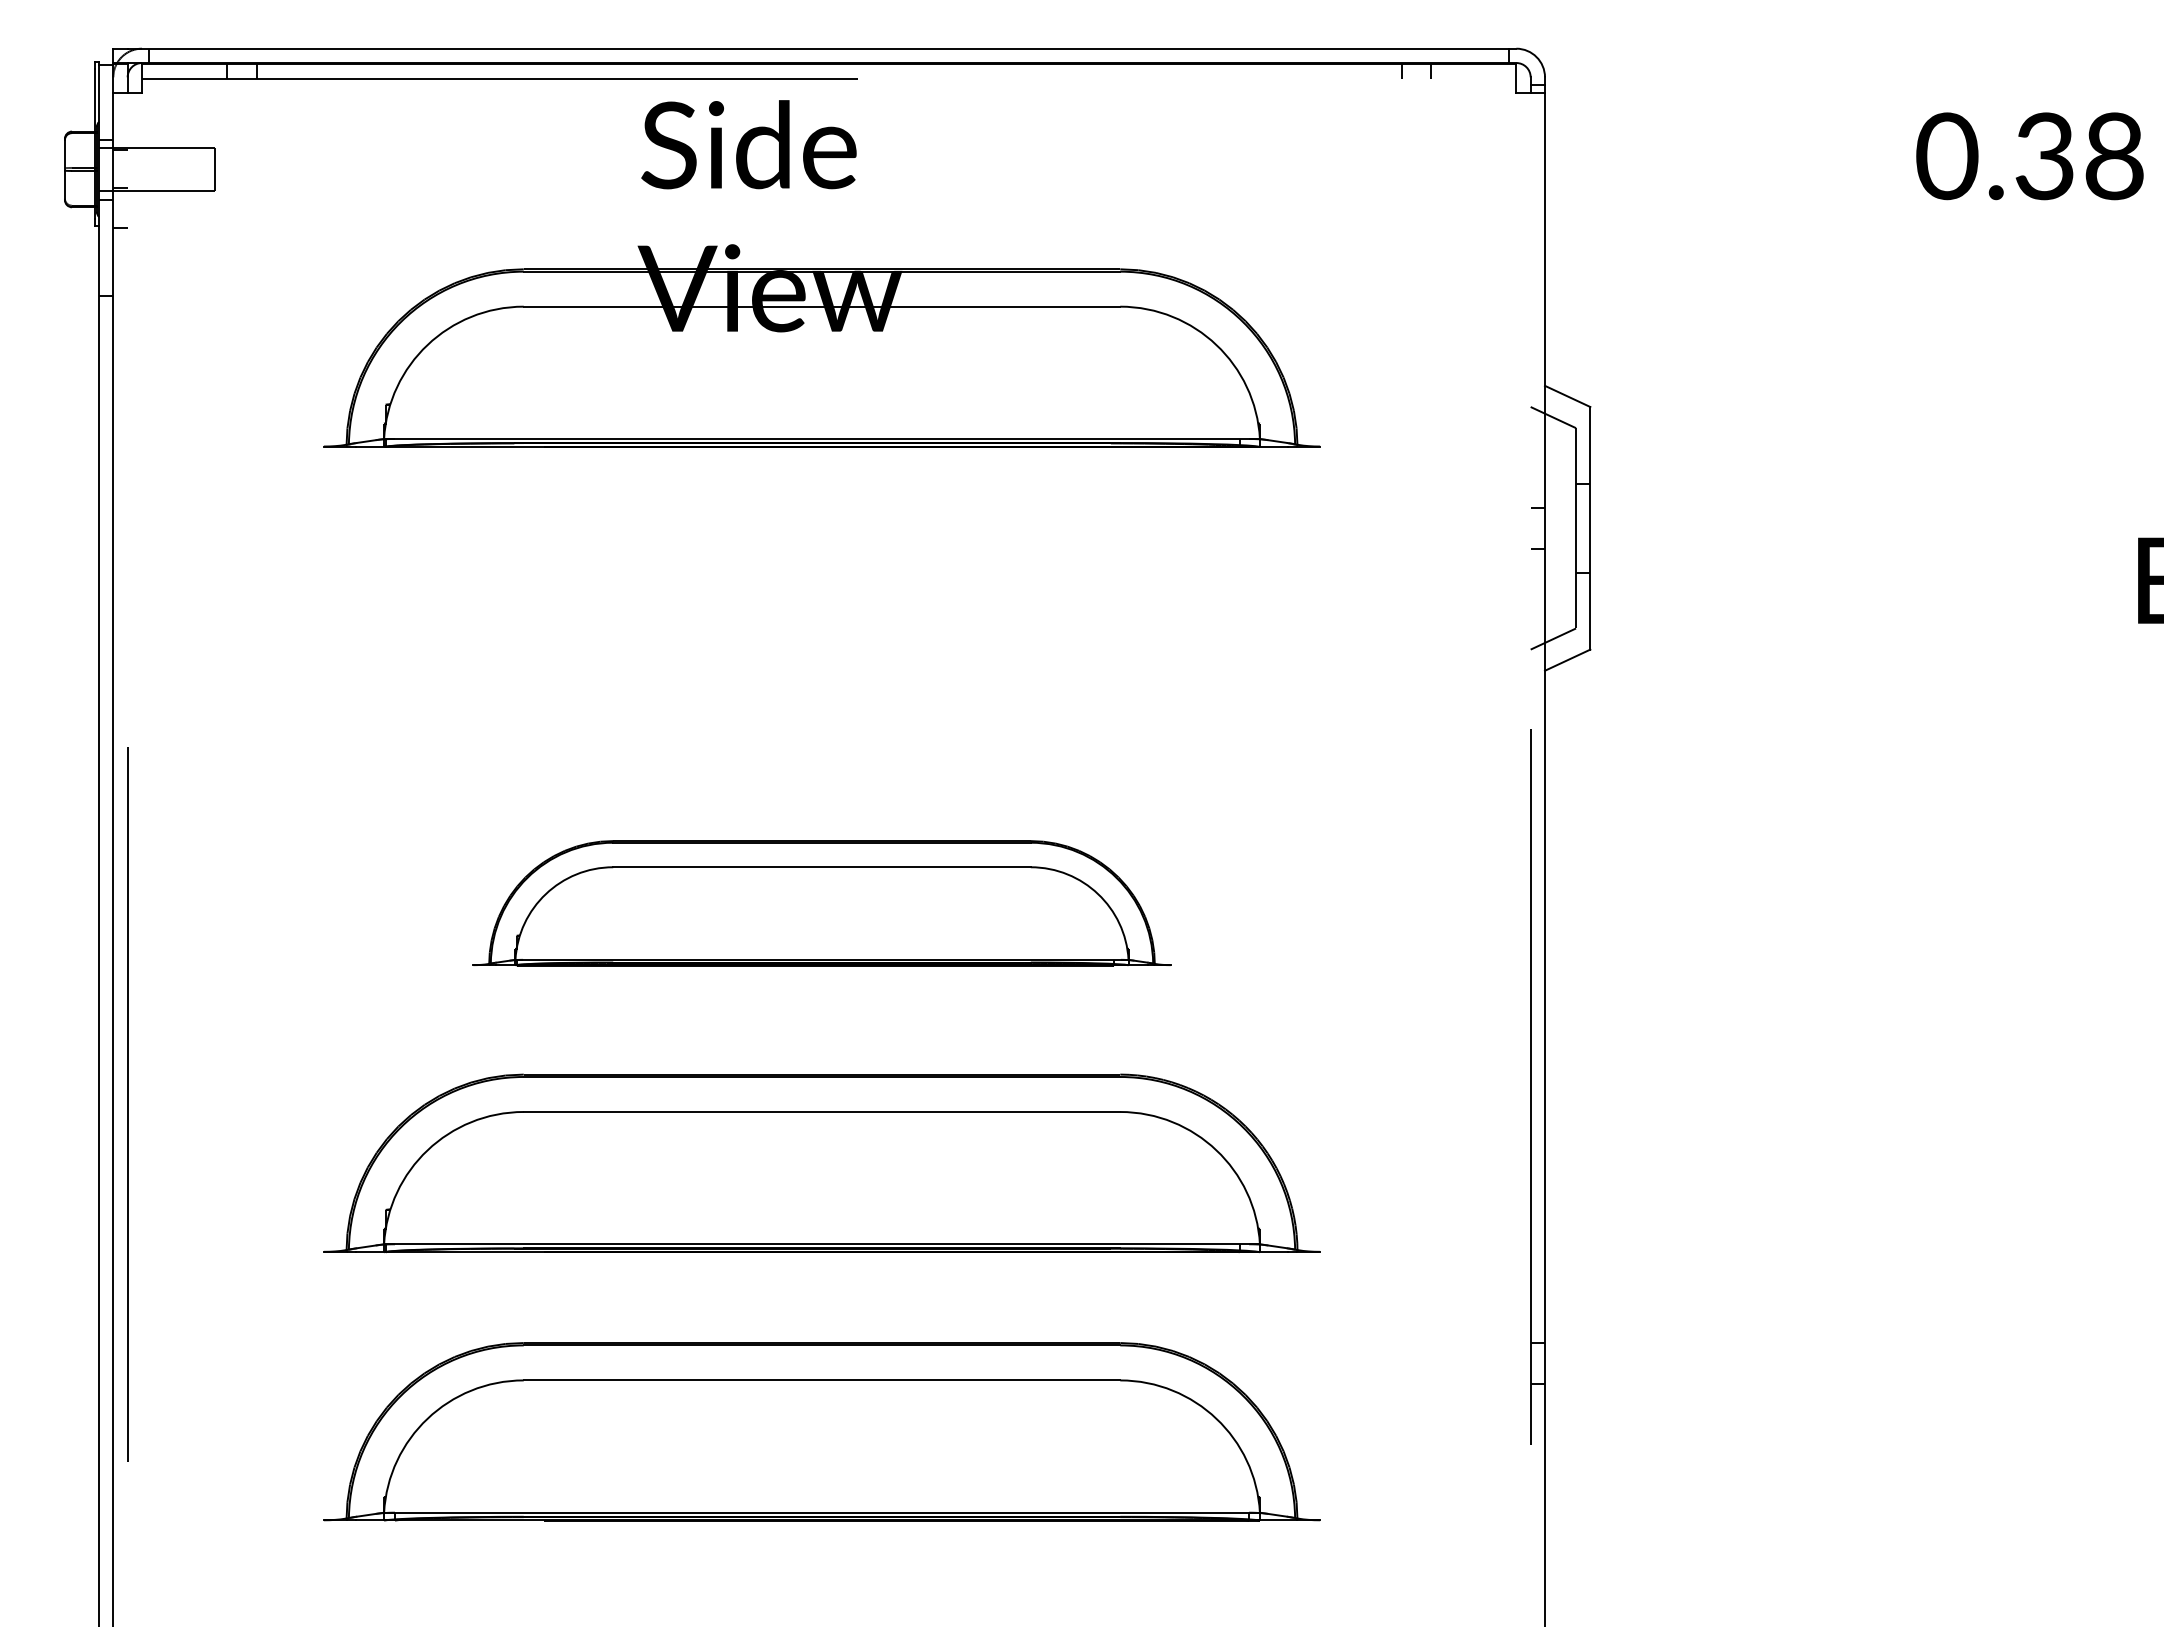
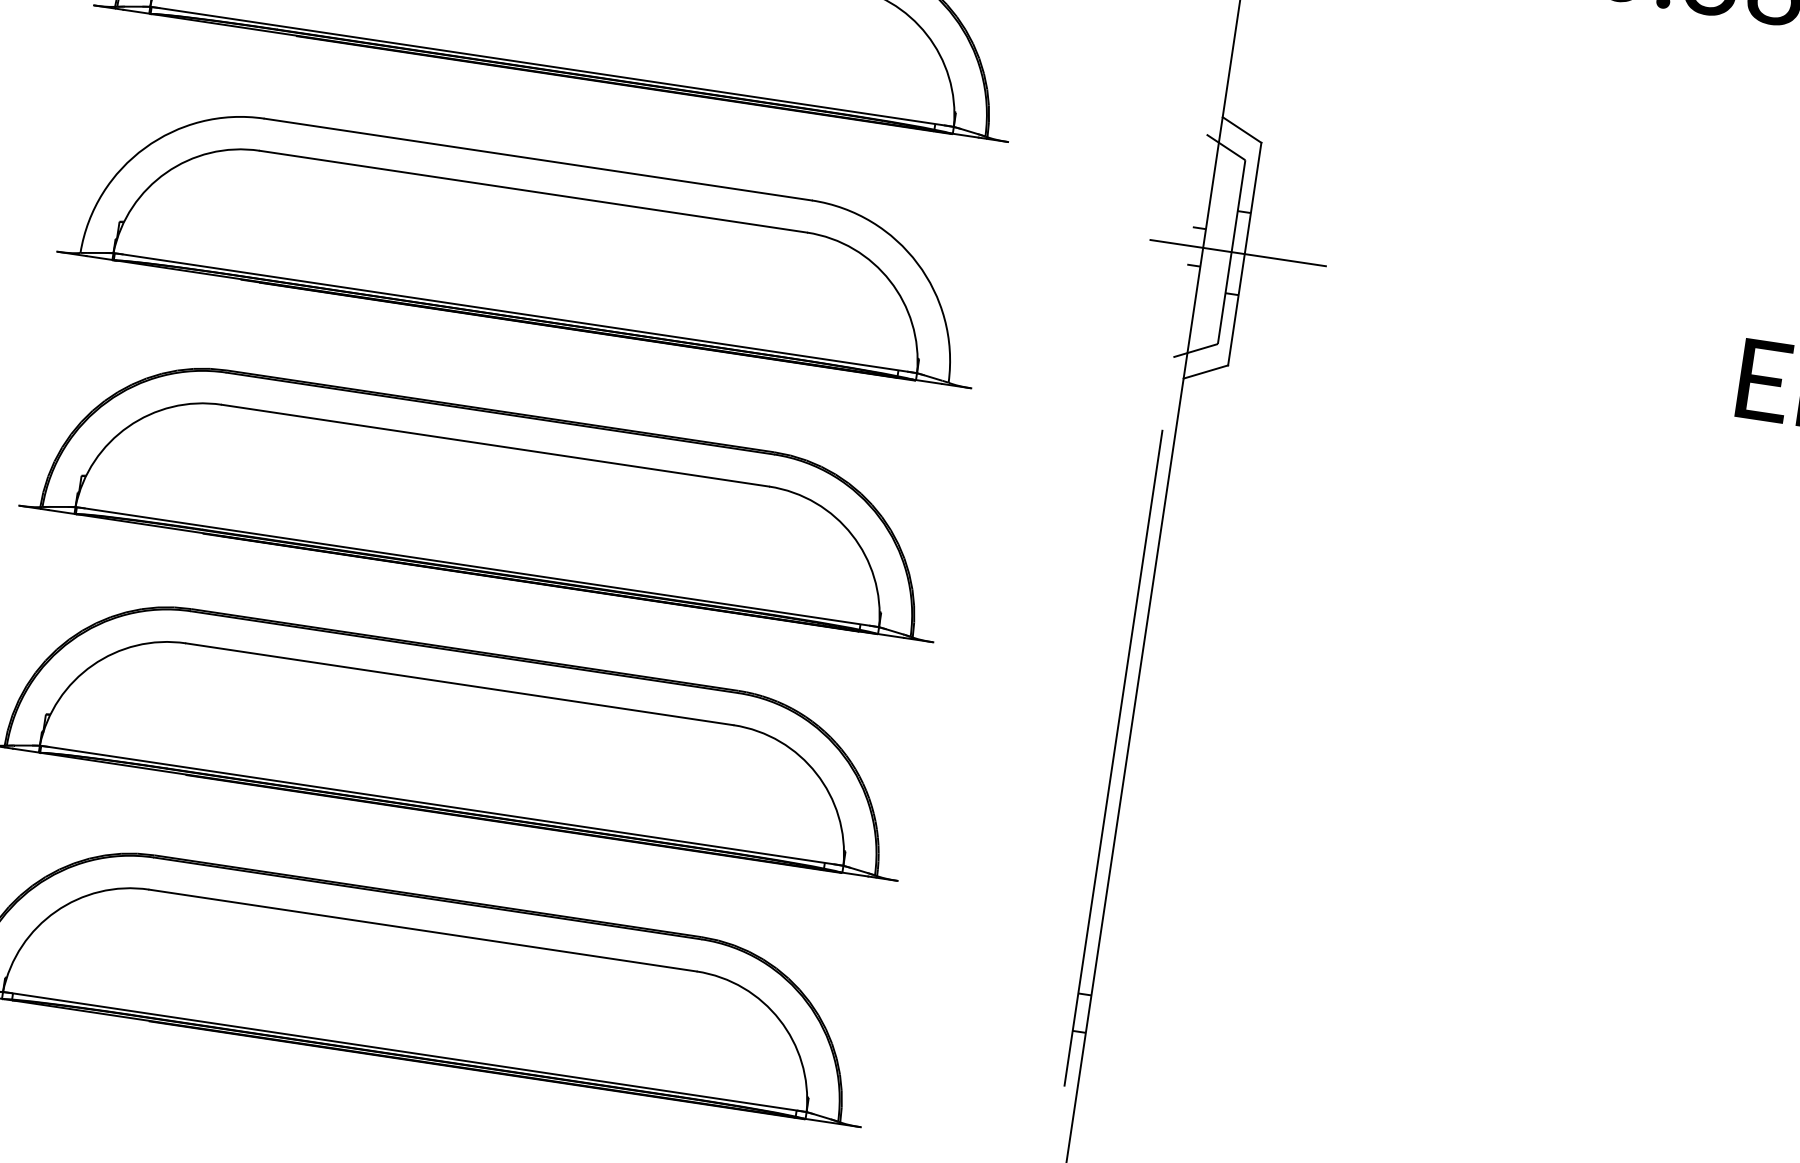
line: (1582, 528) -> (1237, 253), added
part: (821, 627) -> (525, 239), added
part: (821, 902) -> (488, 491), size x1.43

